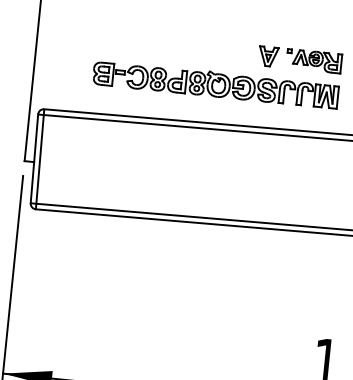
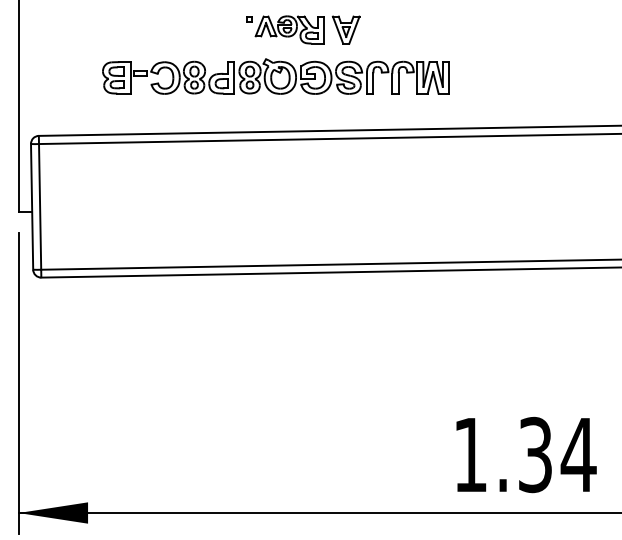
part: (314, 60) -> (285, 29), moved

